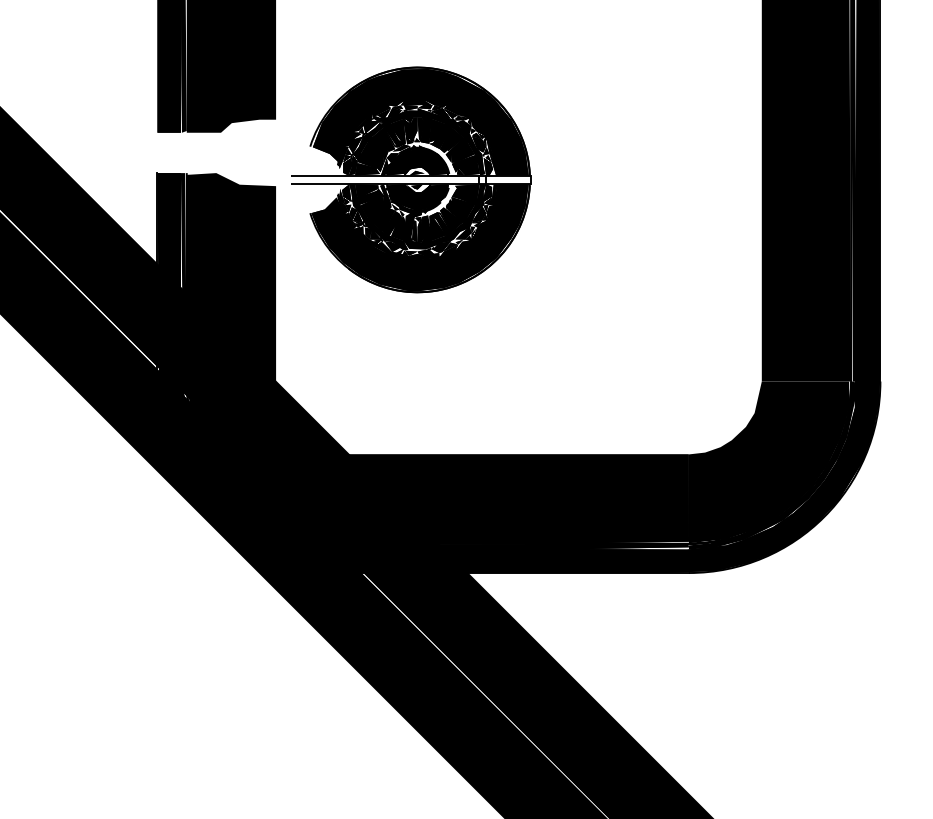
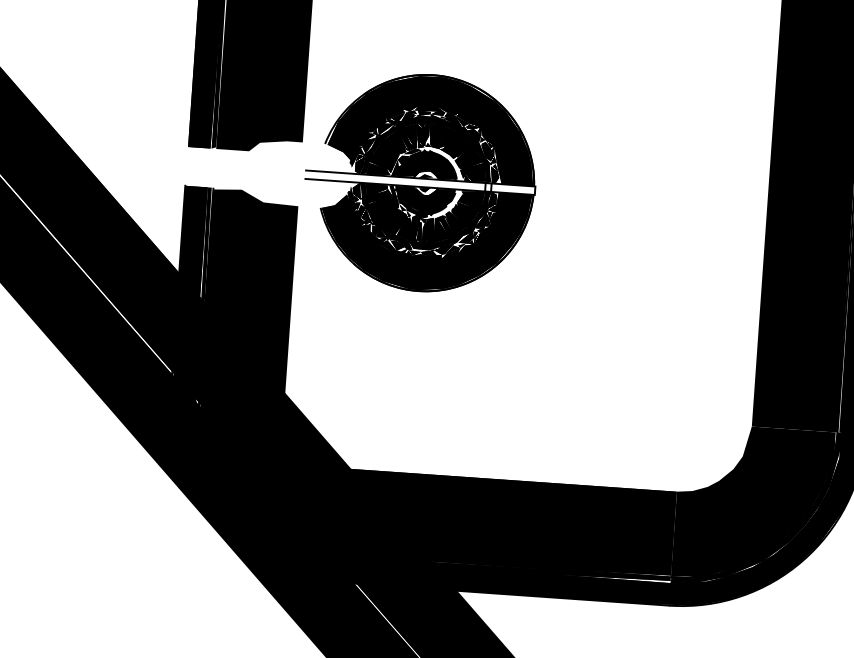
part: (411, 179) -> (420, 182), moved

